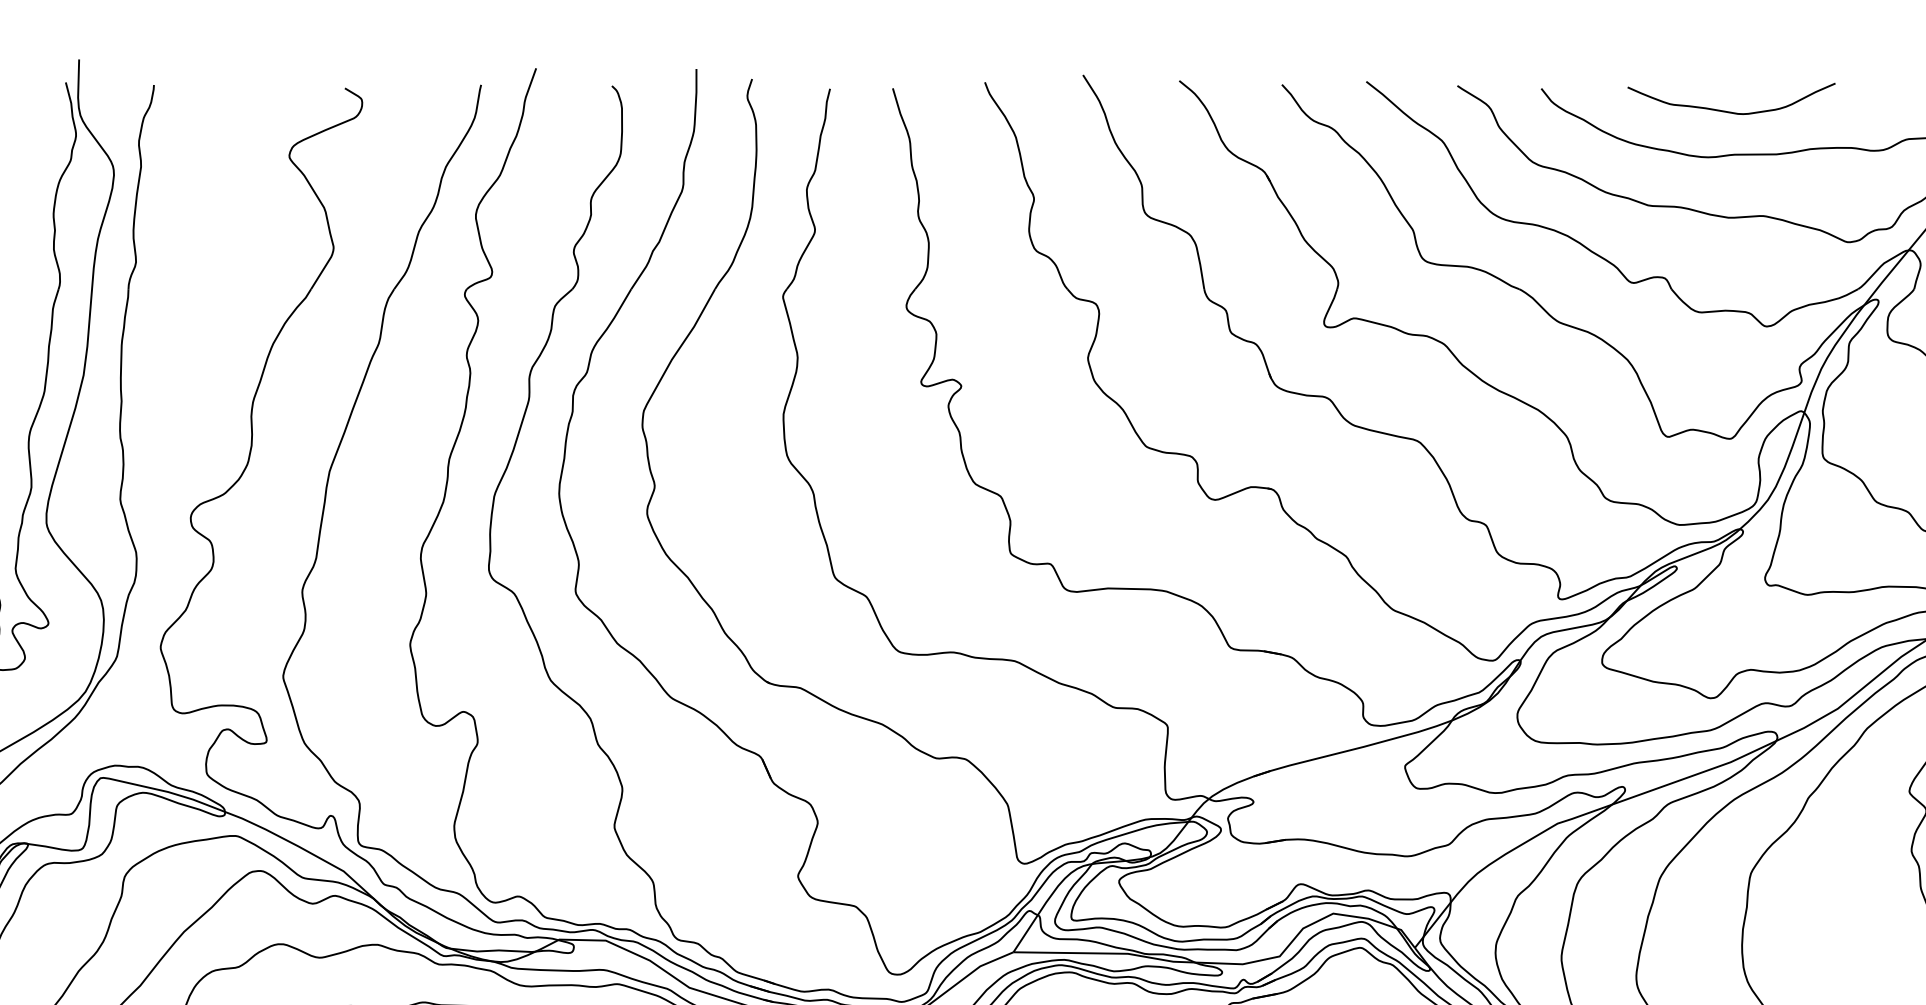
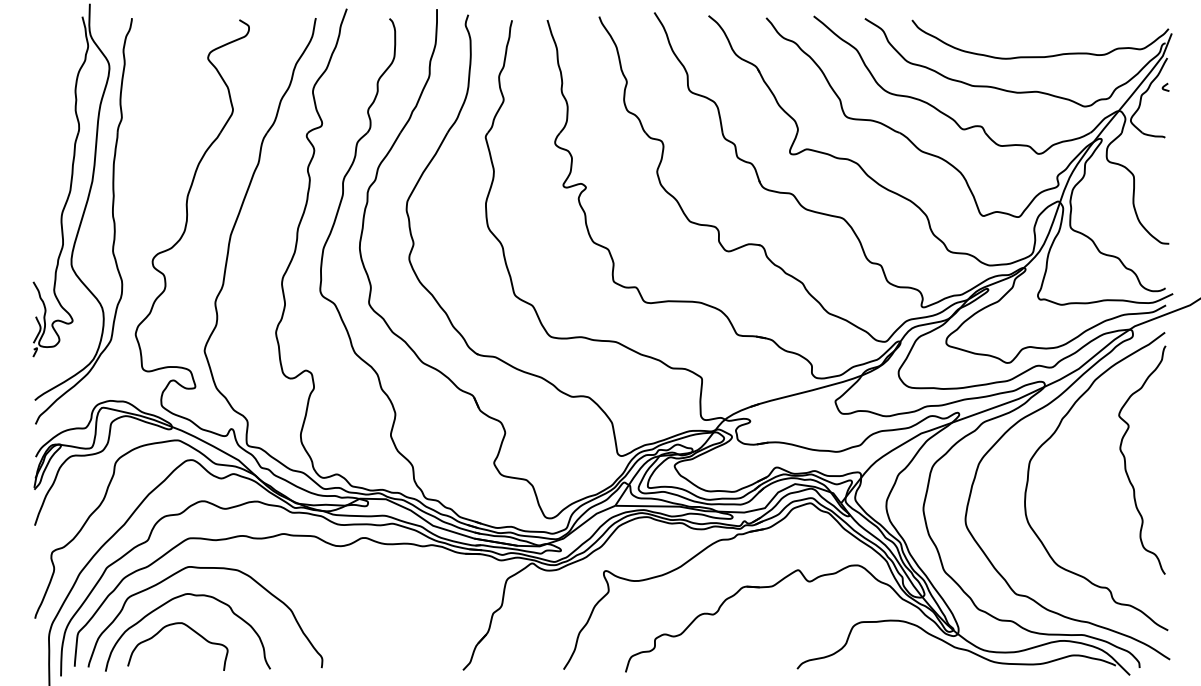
curve: (1730, 110) -> (1018, 32), removed

